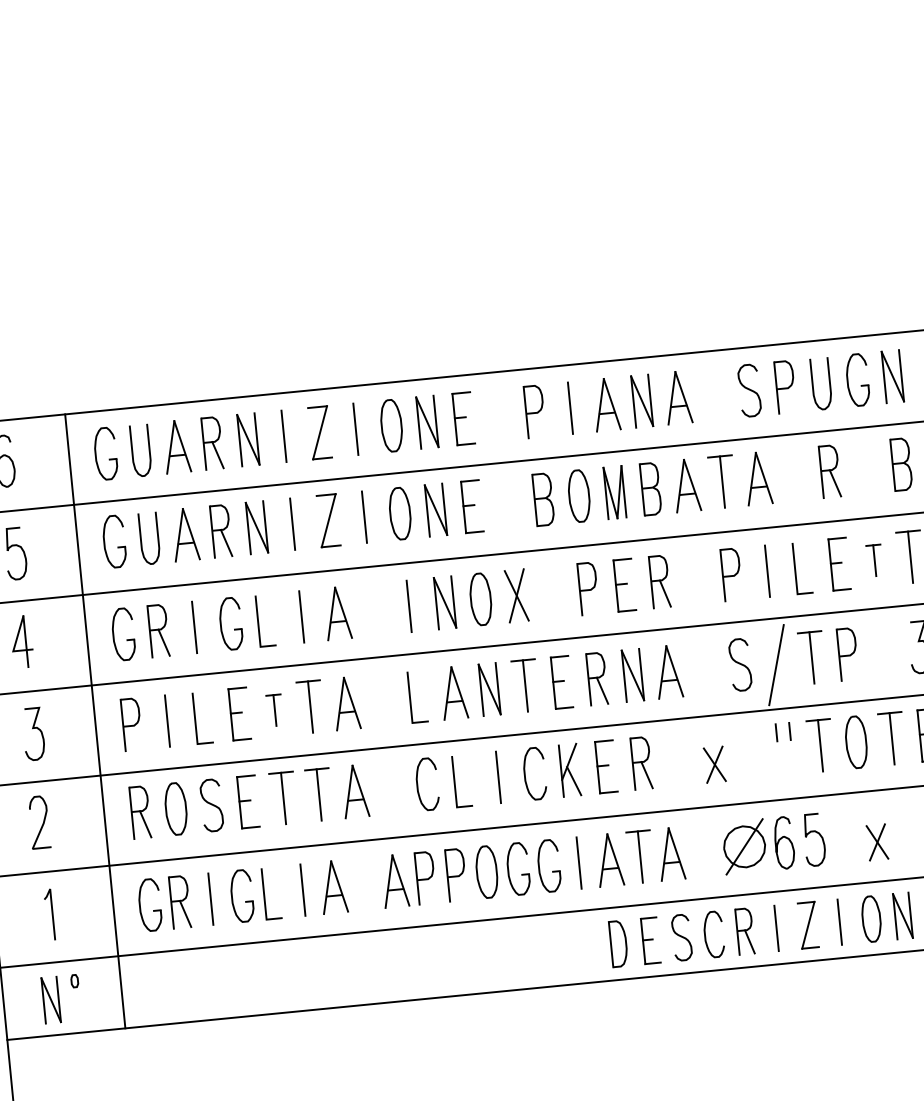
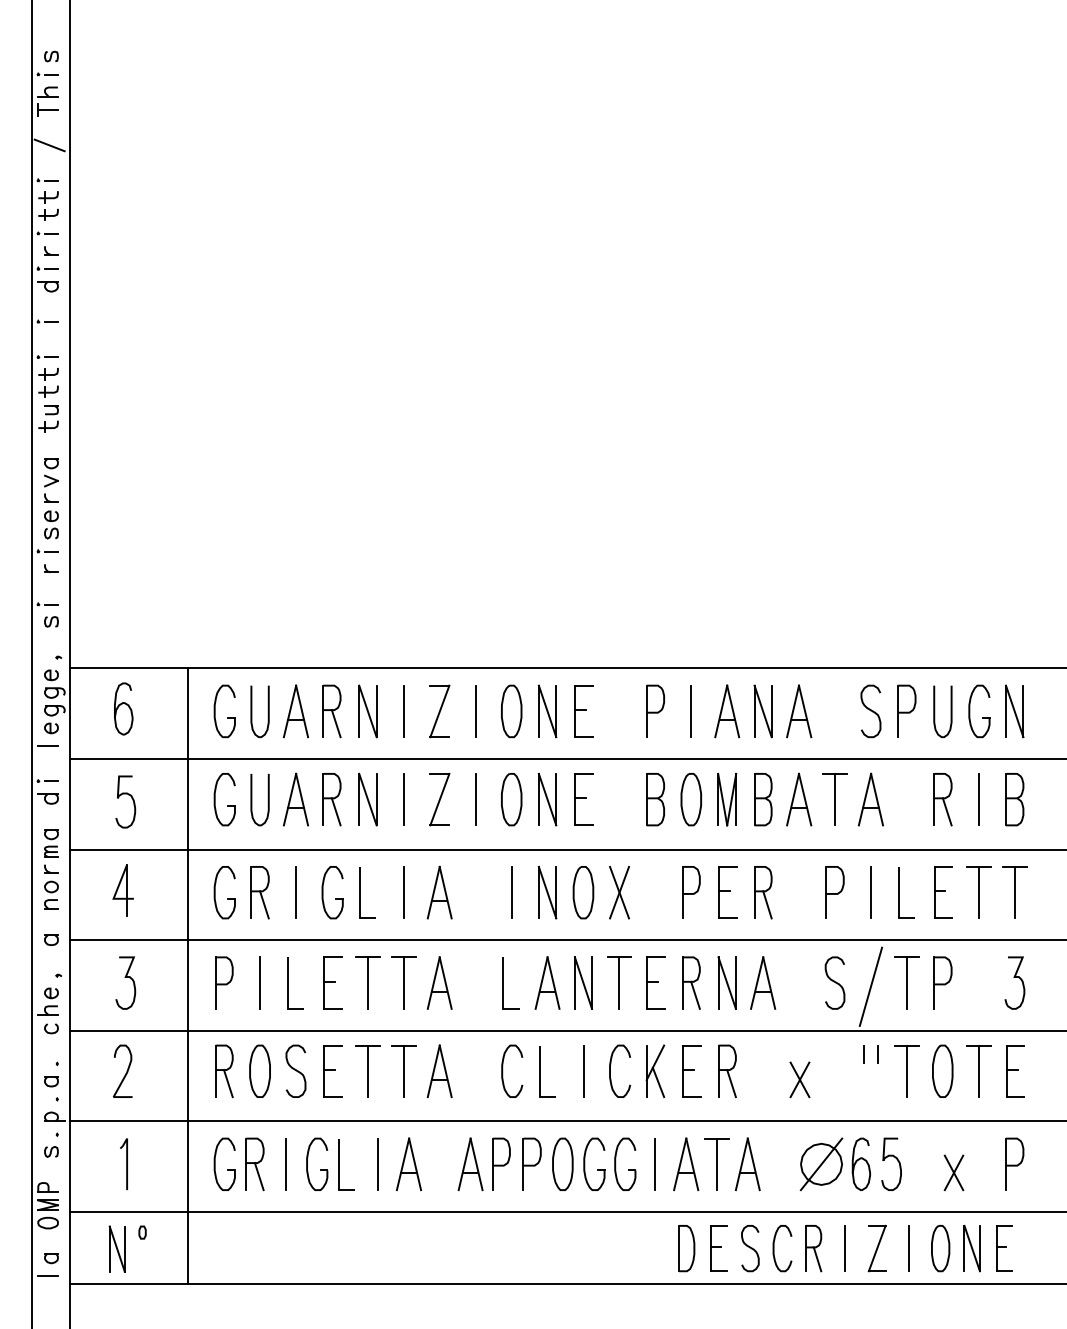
line: (865, 467) -> (978, 799), added
part: (874, 560) -> (978, 892), size x1.67
part: (274, 709) -> (367, 982), size x1.67

